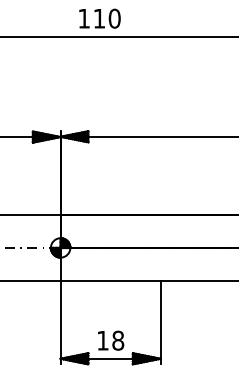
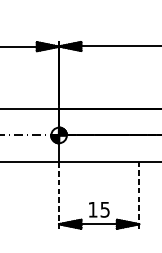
line: (60, 322) -> (58, 195), solid -> dashed
line: (160, 322) -> (139, 195), solid -> dashed
text: (118, 340) -> (105, 209), 18 -> 15

